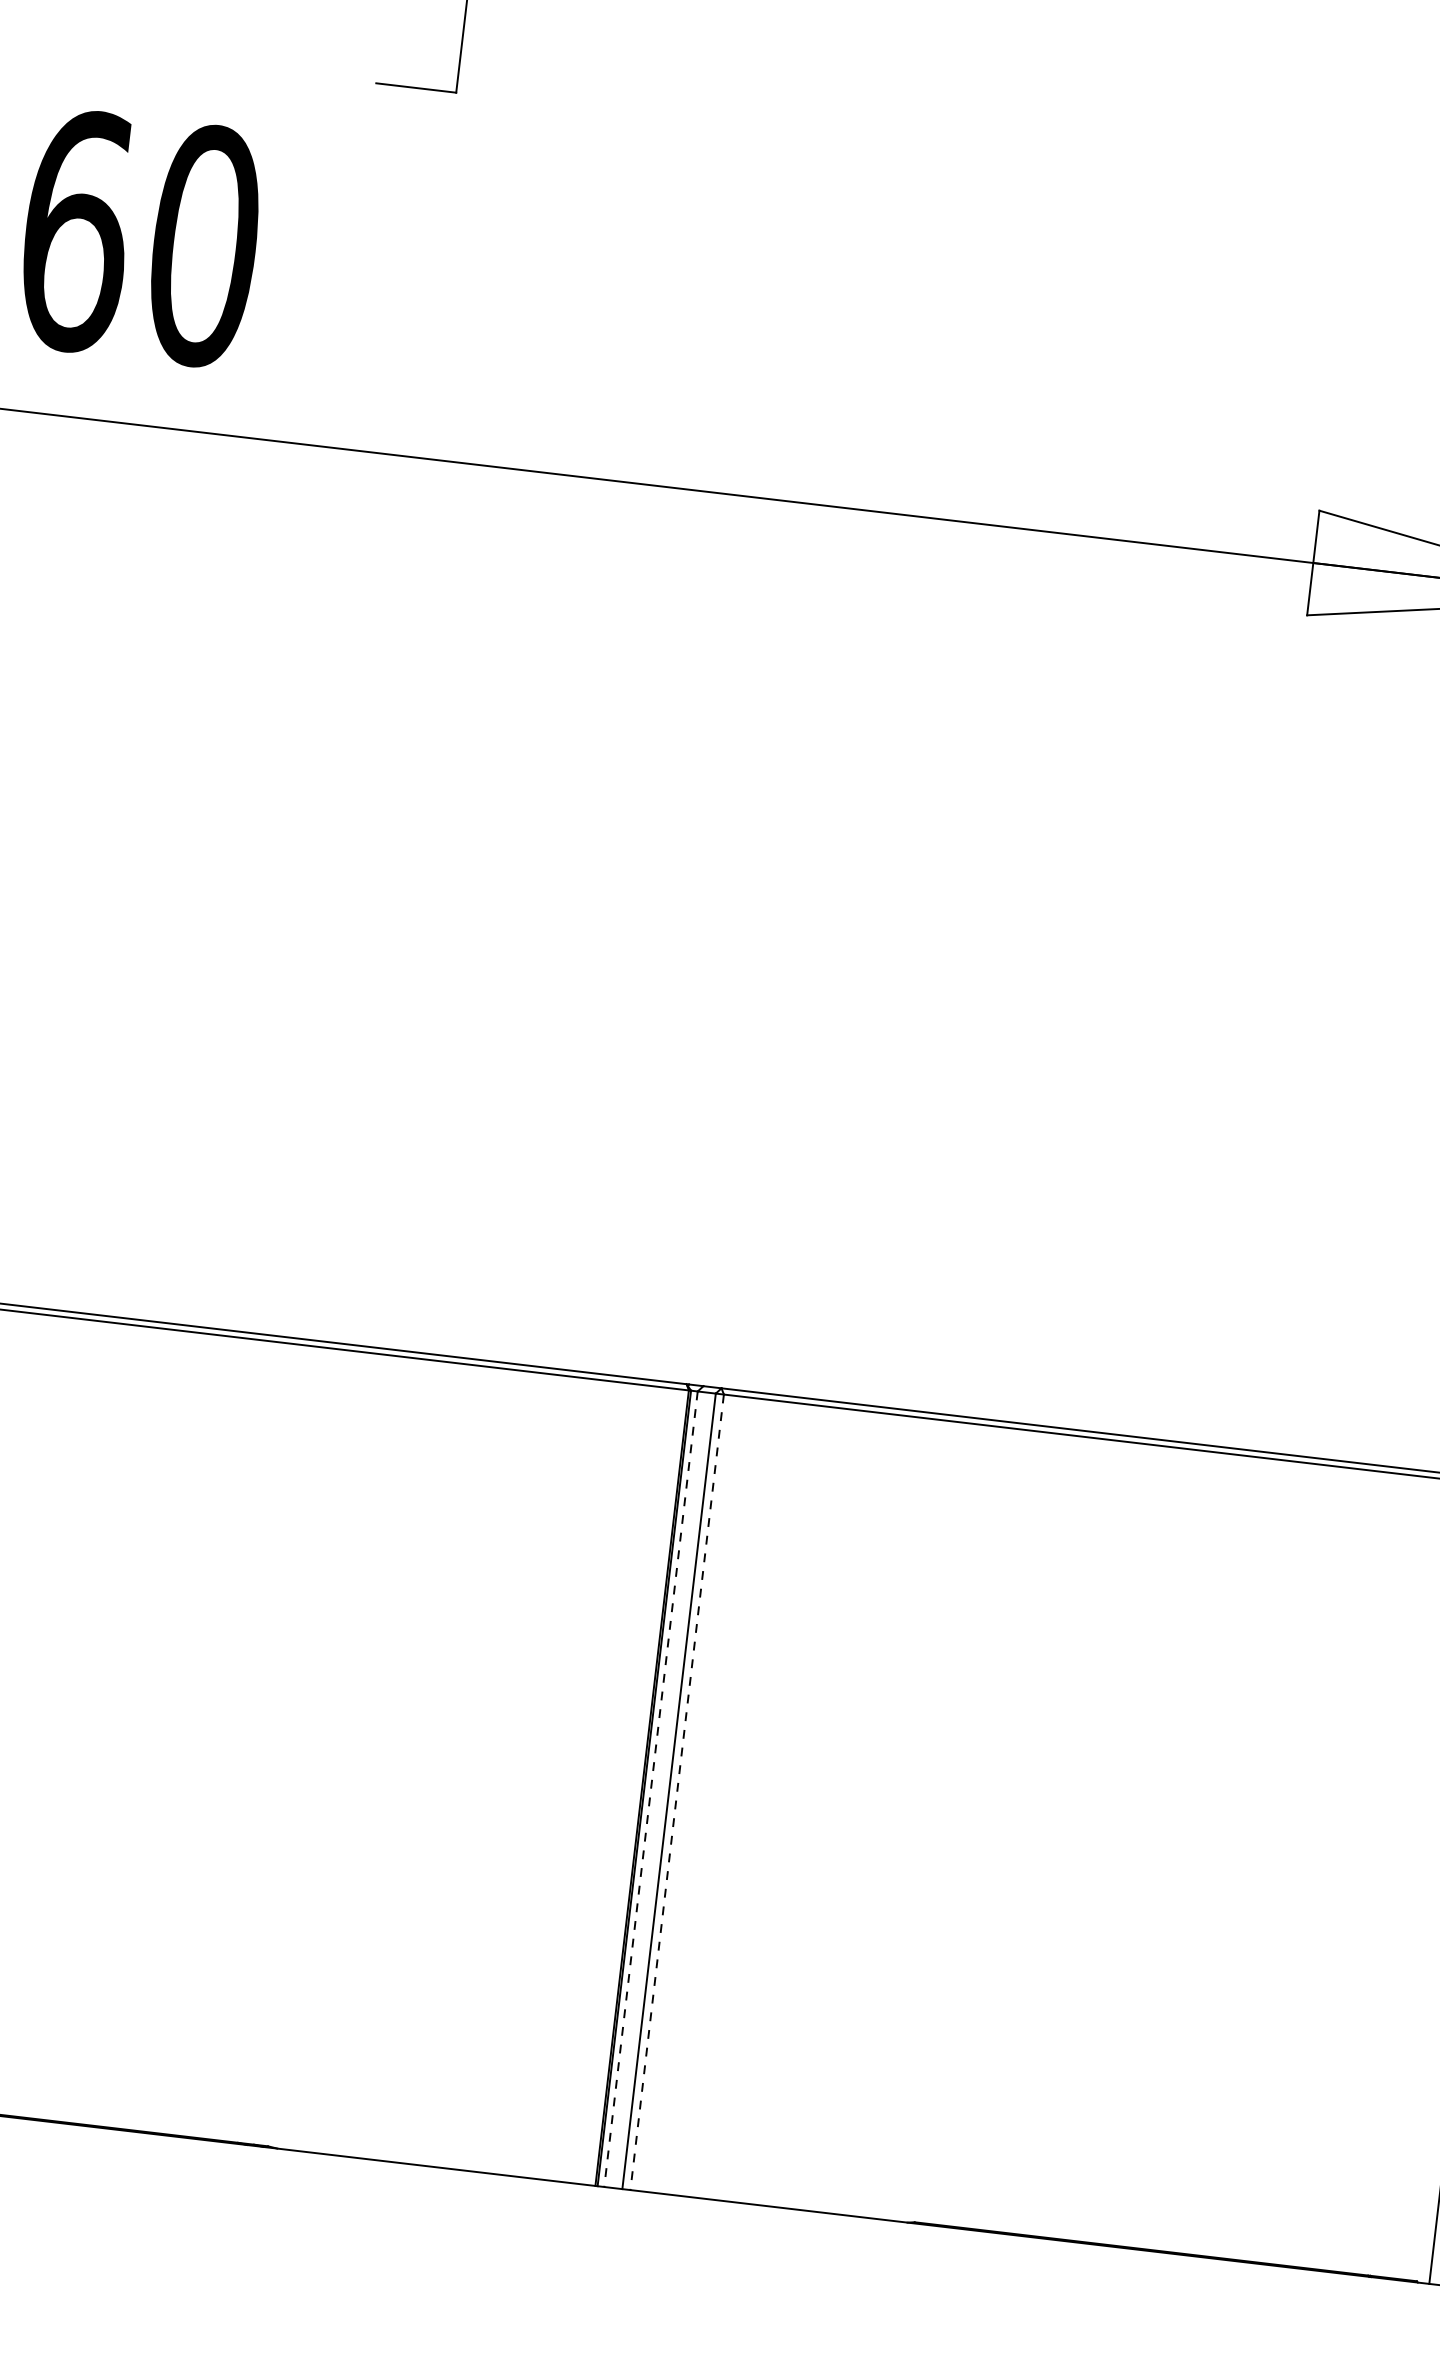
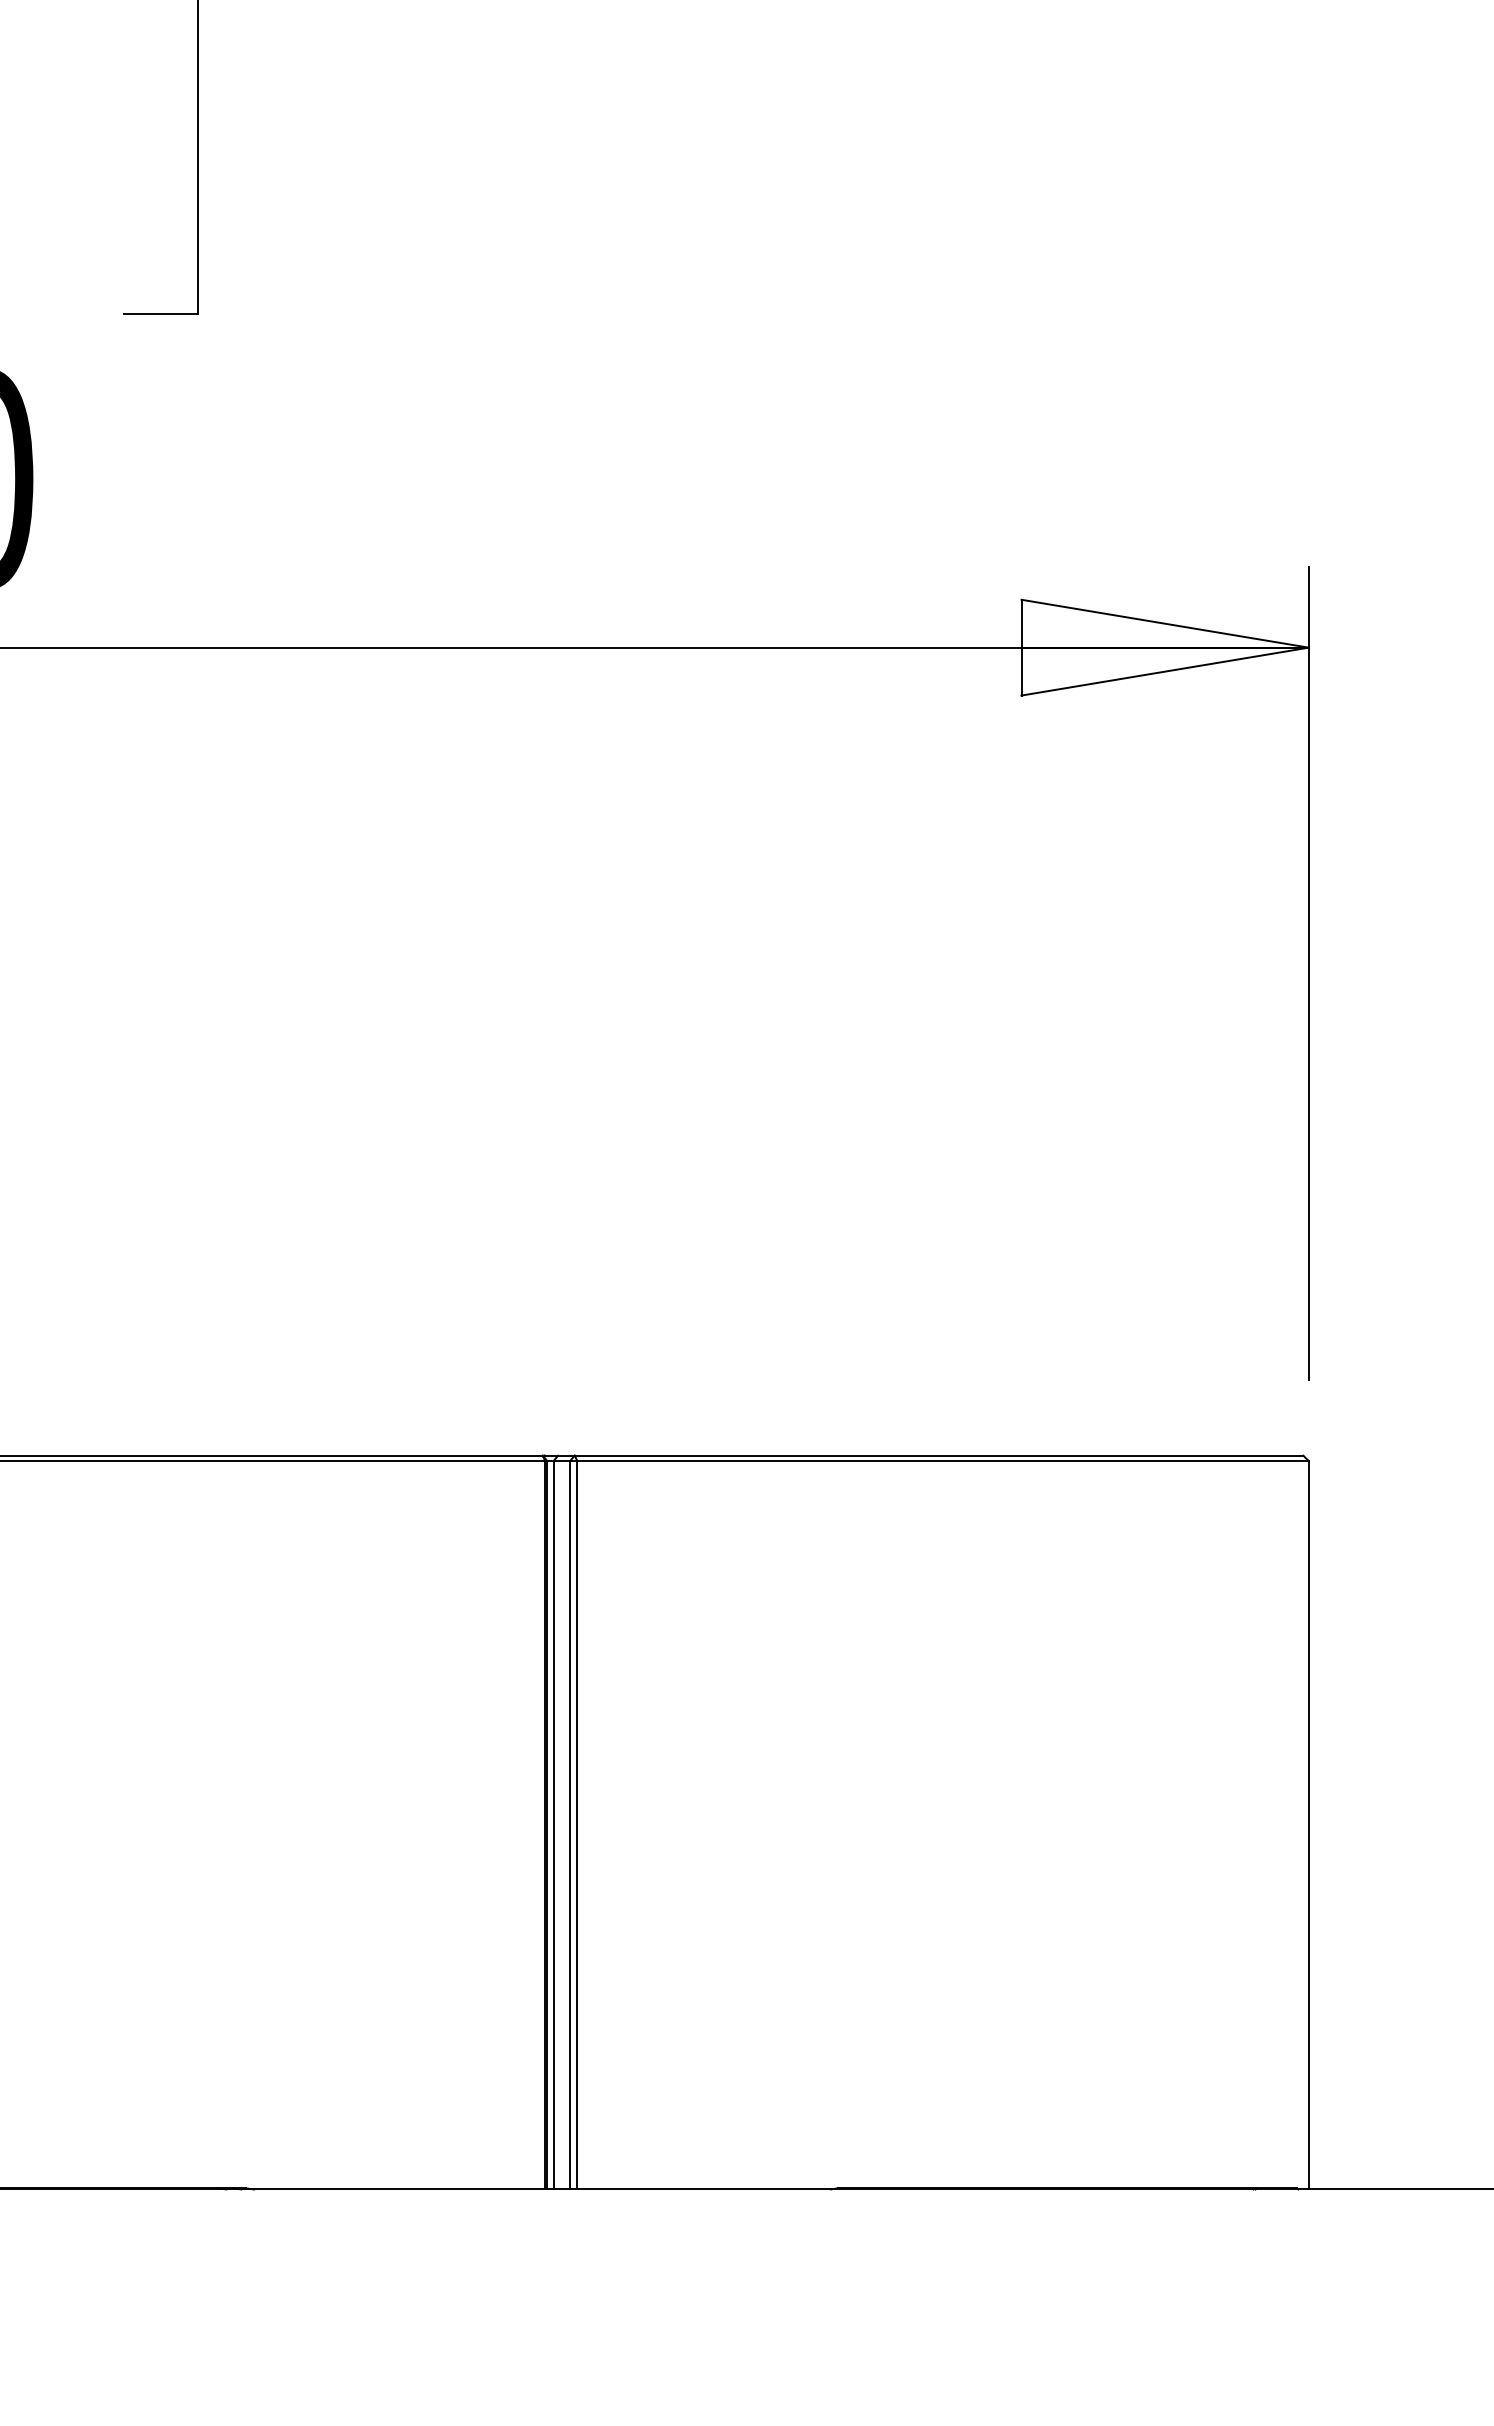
line: (650, 1789) -> (553, 1825), dashed -> solid
line: (677, 1792) -> (577, 1825), dashed -> solid

